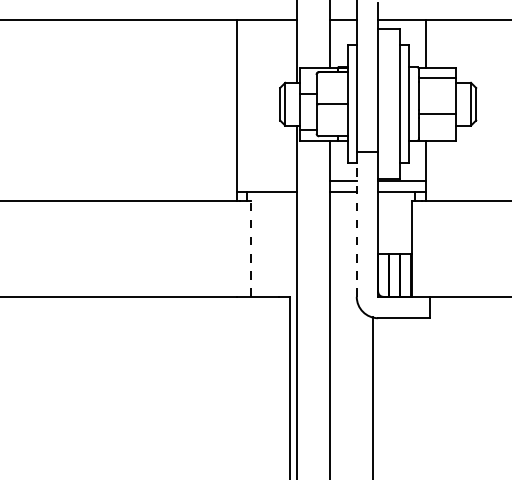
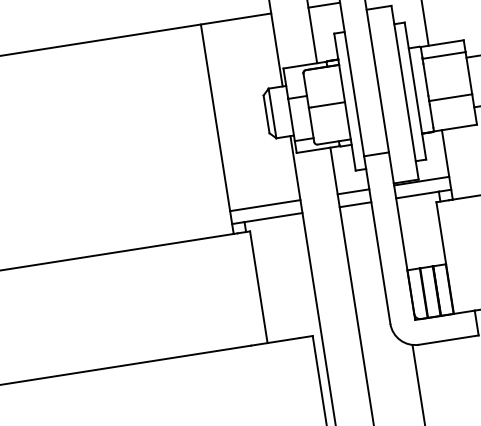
line: (266, 180) -> (264, 205), added
line: (356, 230) -> (378, 246), dashed -> solid
line: (250, 248) -> (258, 287), dashed -> solid

